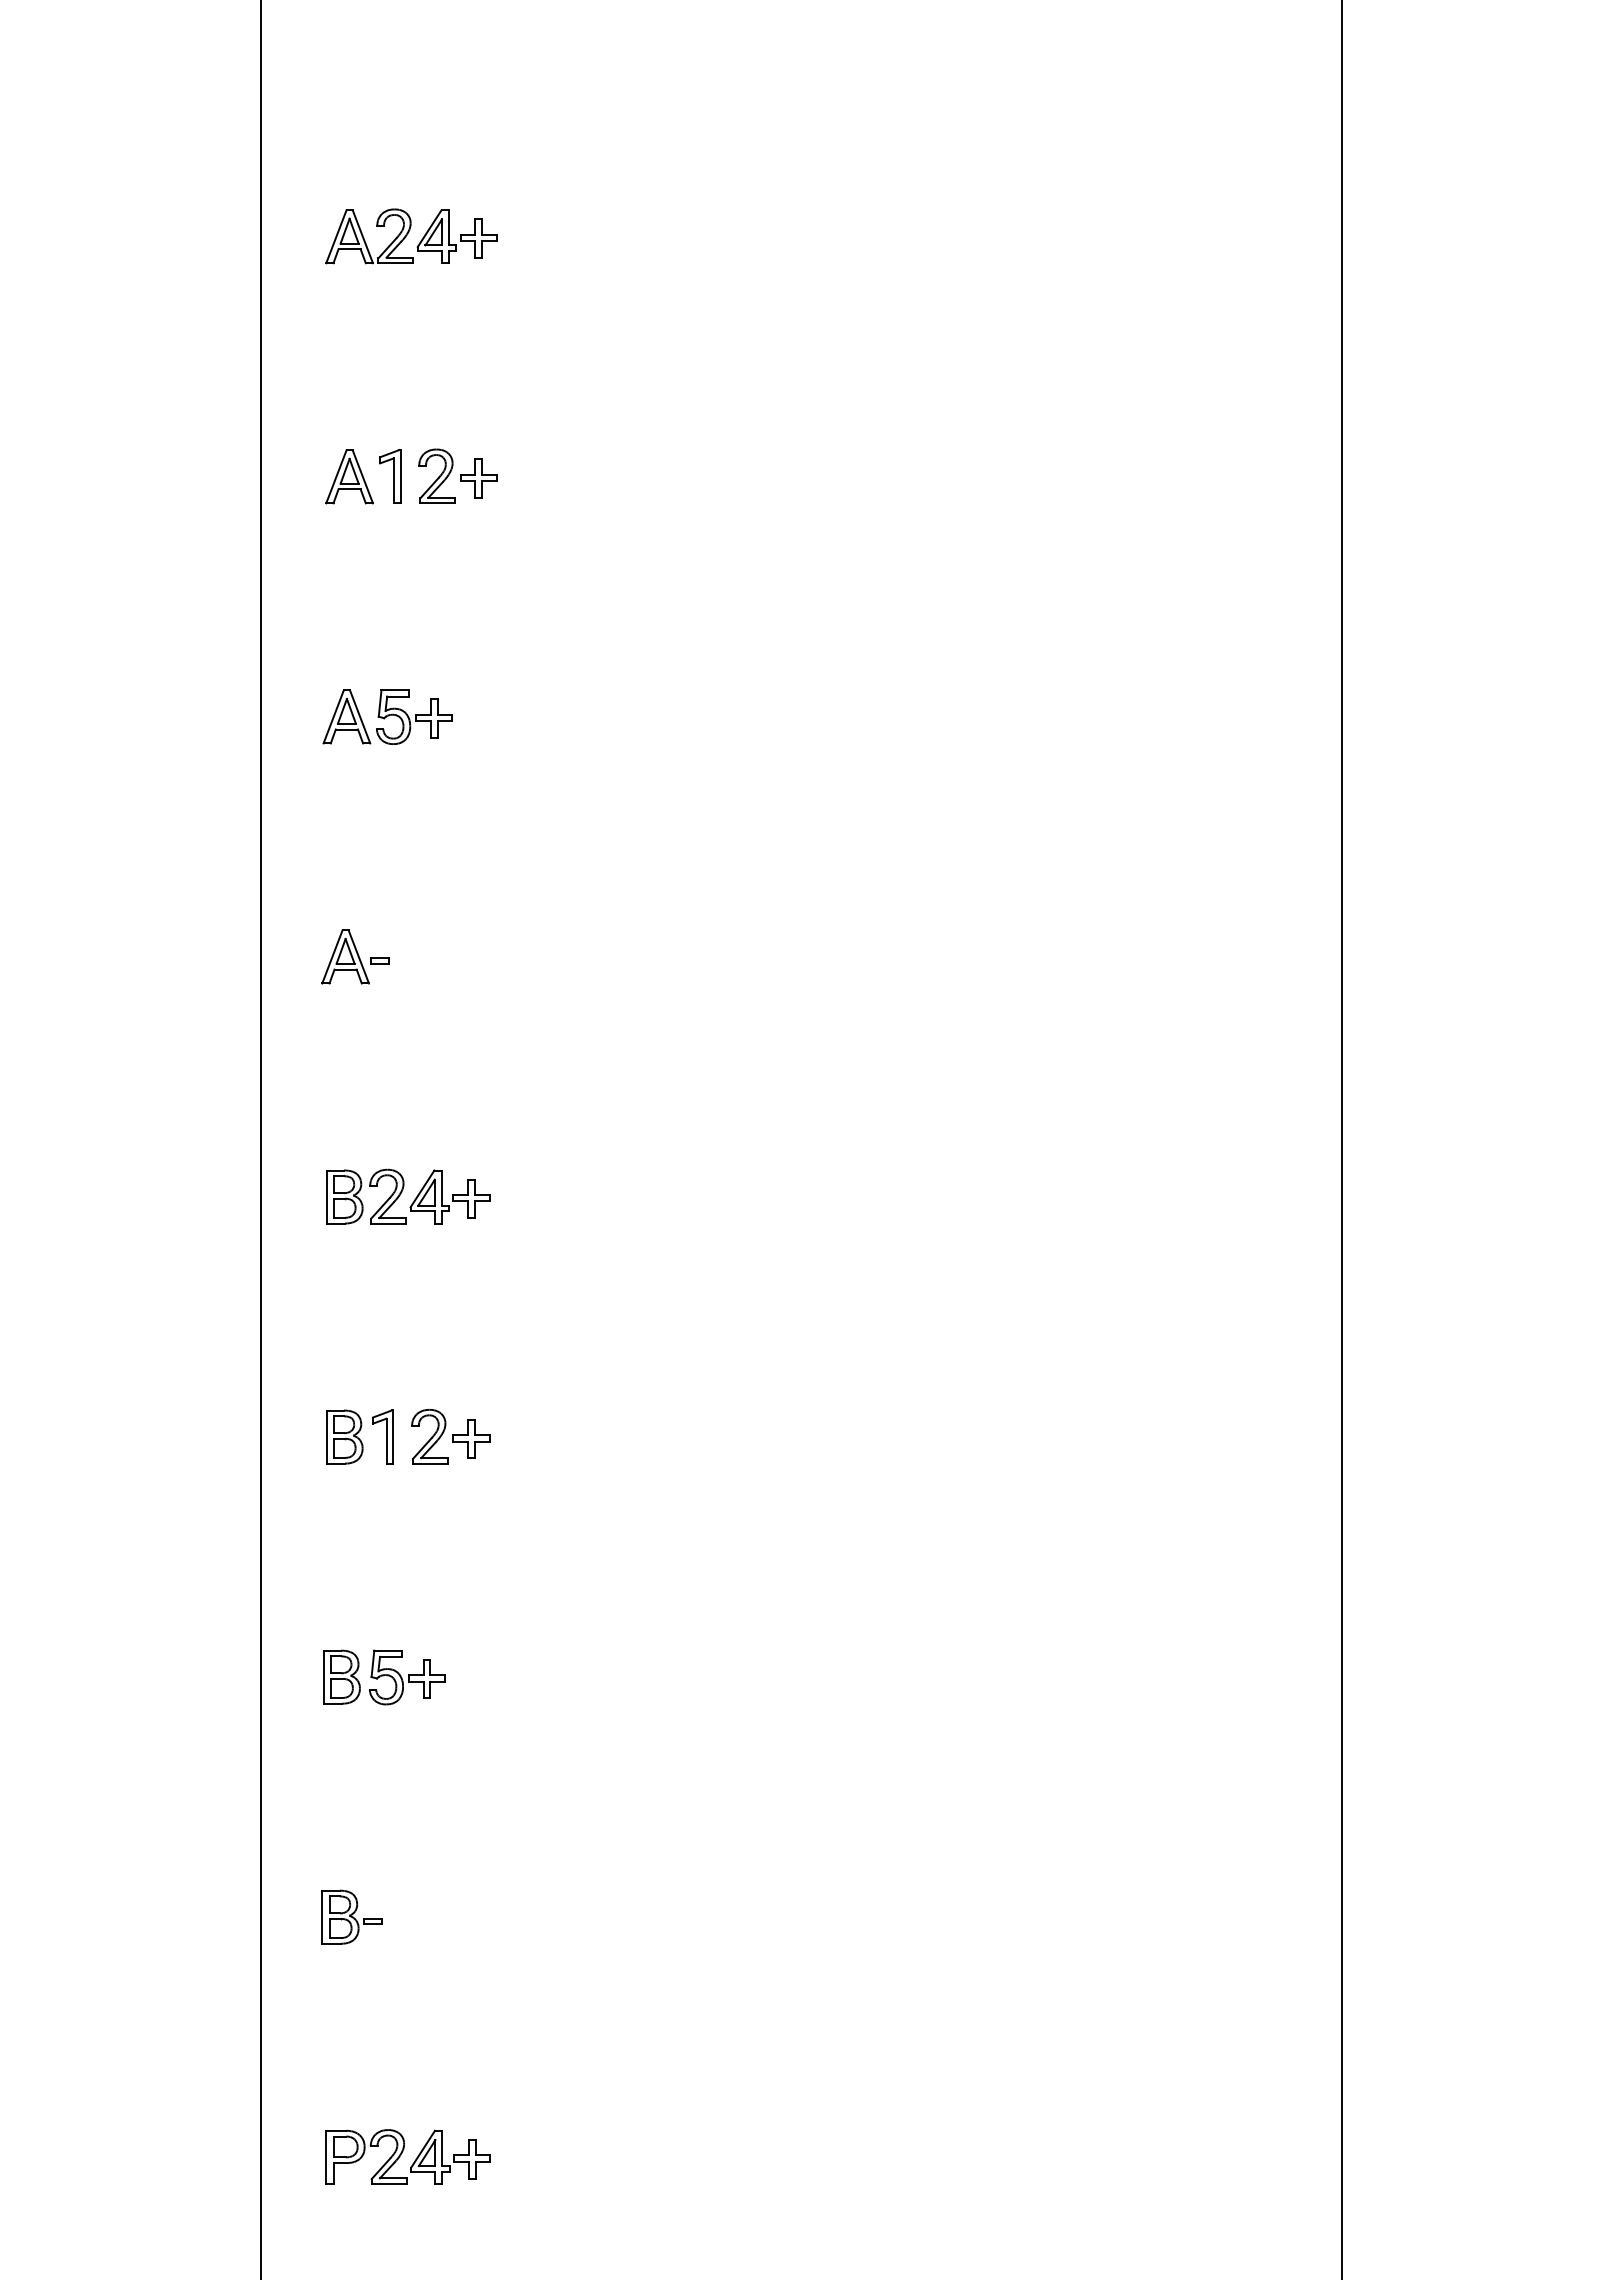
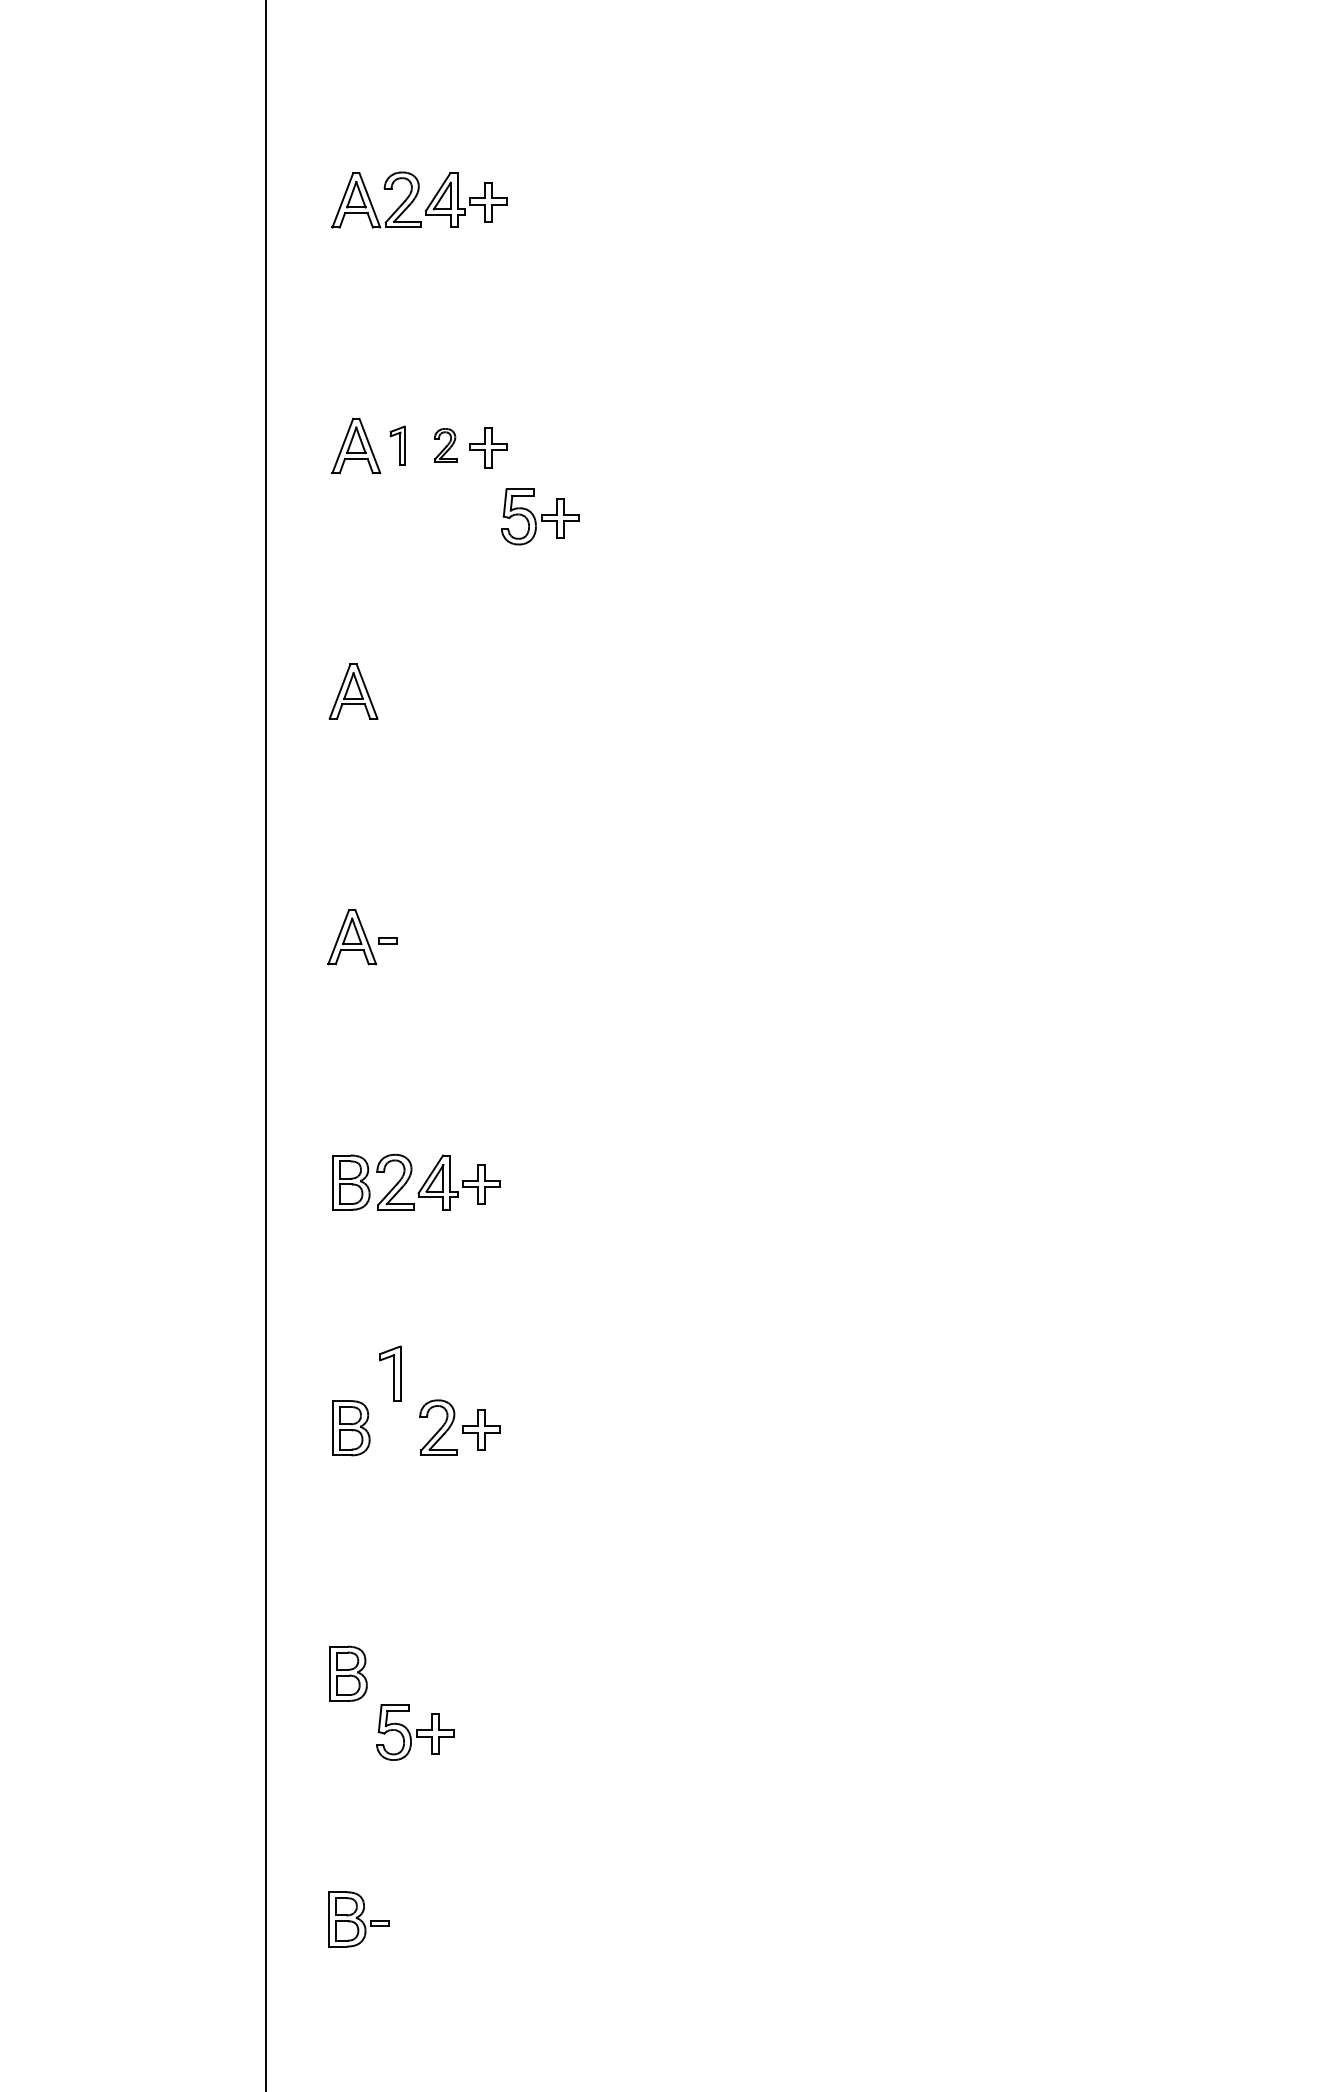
part: (436, 475) -> (445, 444), size x0.6
part: (390, 476) -> (398, 445), size x0.7
part: (414, 716) -> (540, 516), moved
part: (382, 1436) -> (389, 1373), moved
part: (406, 1677) -> (414, 1732), moved

